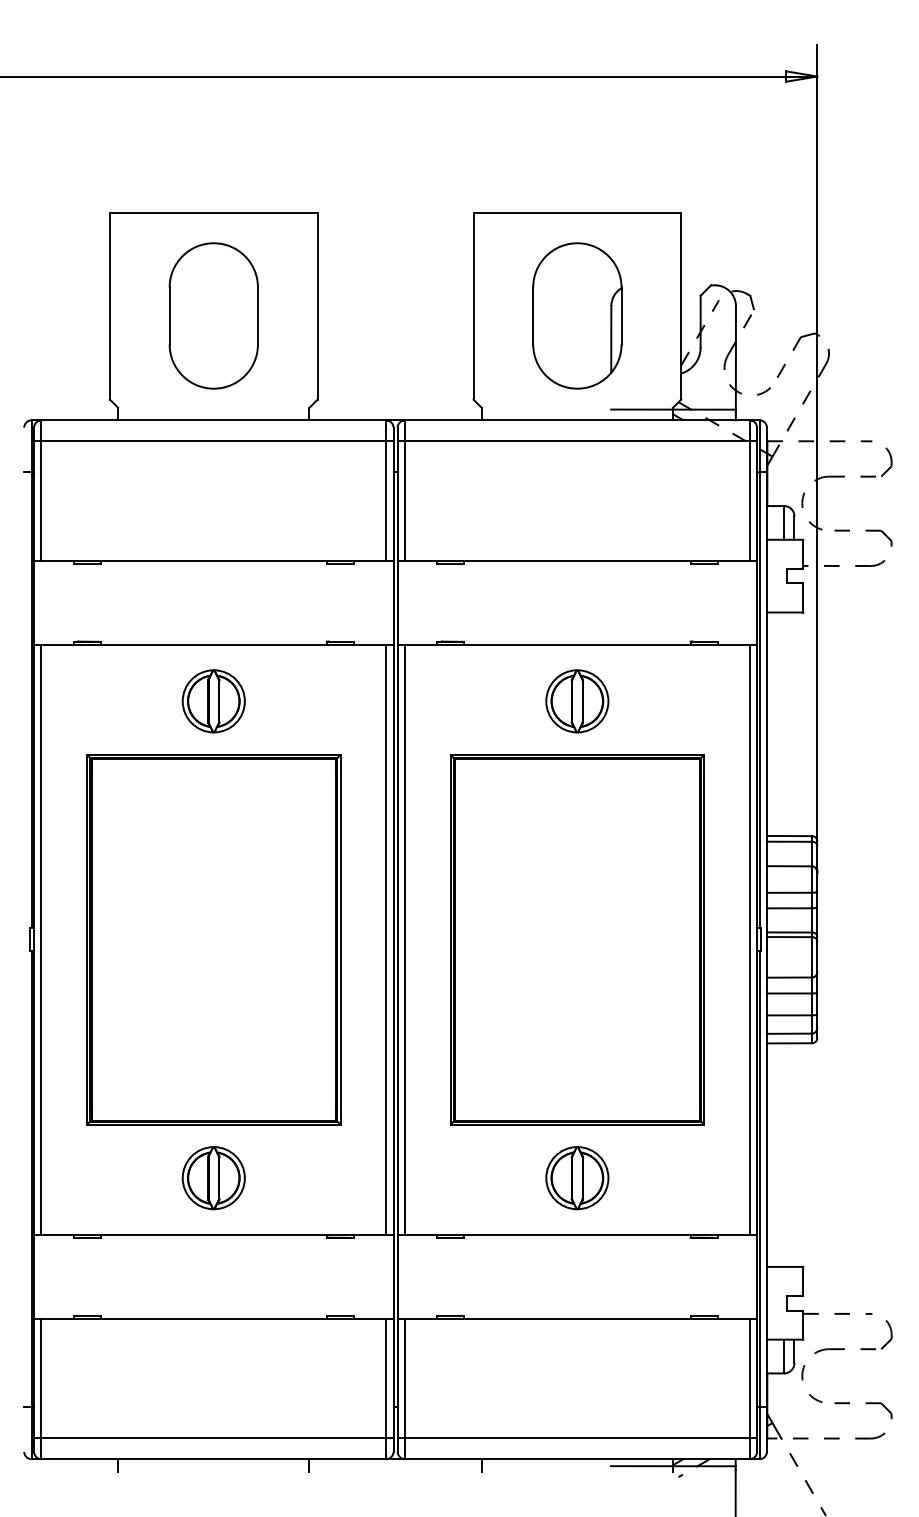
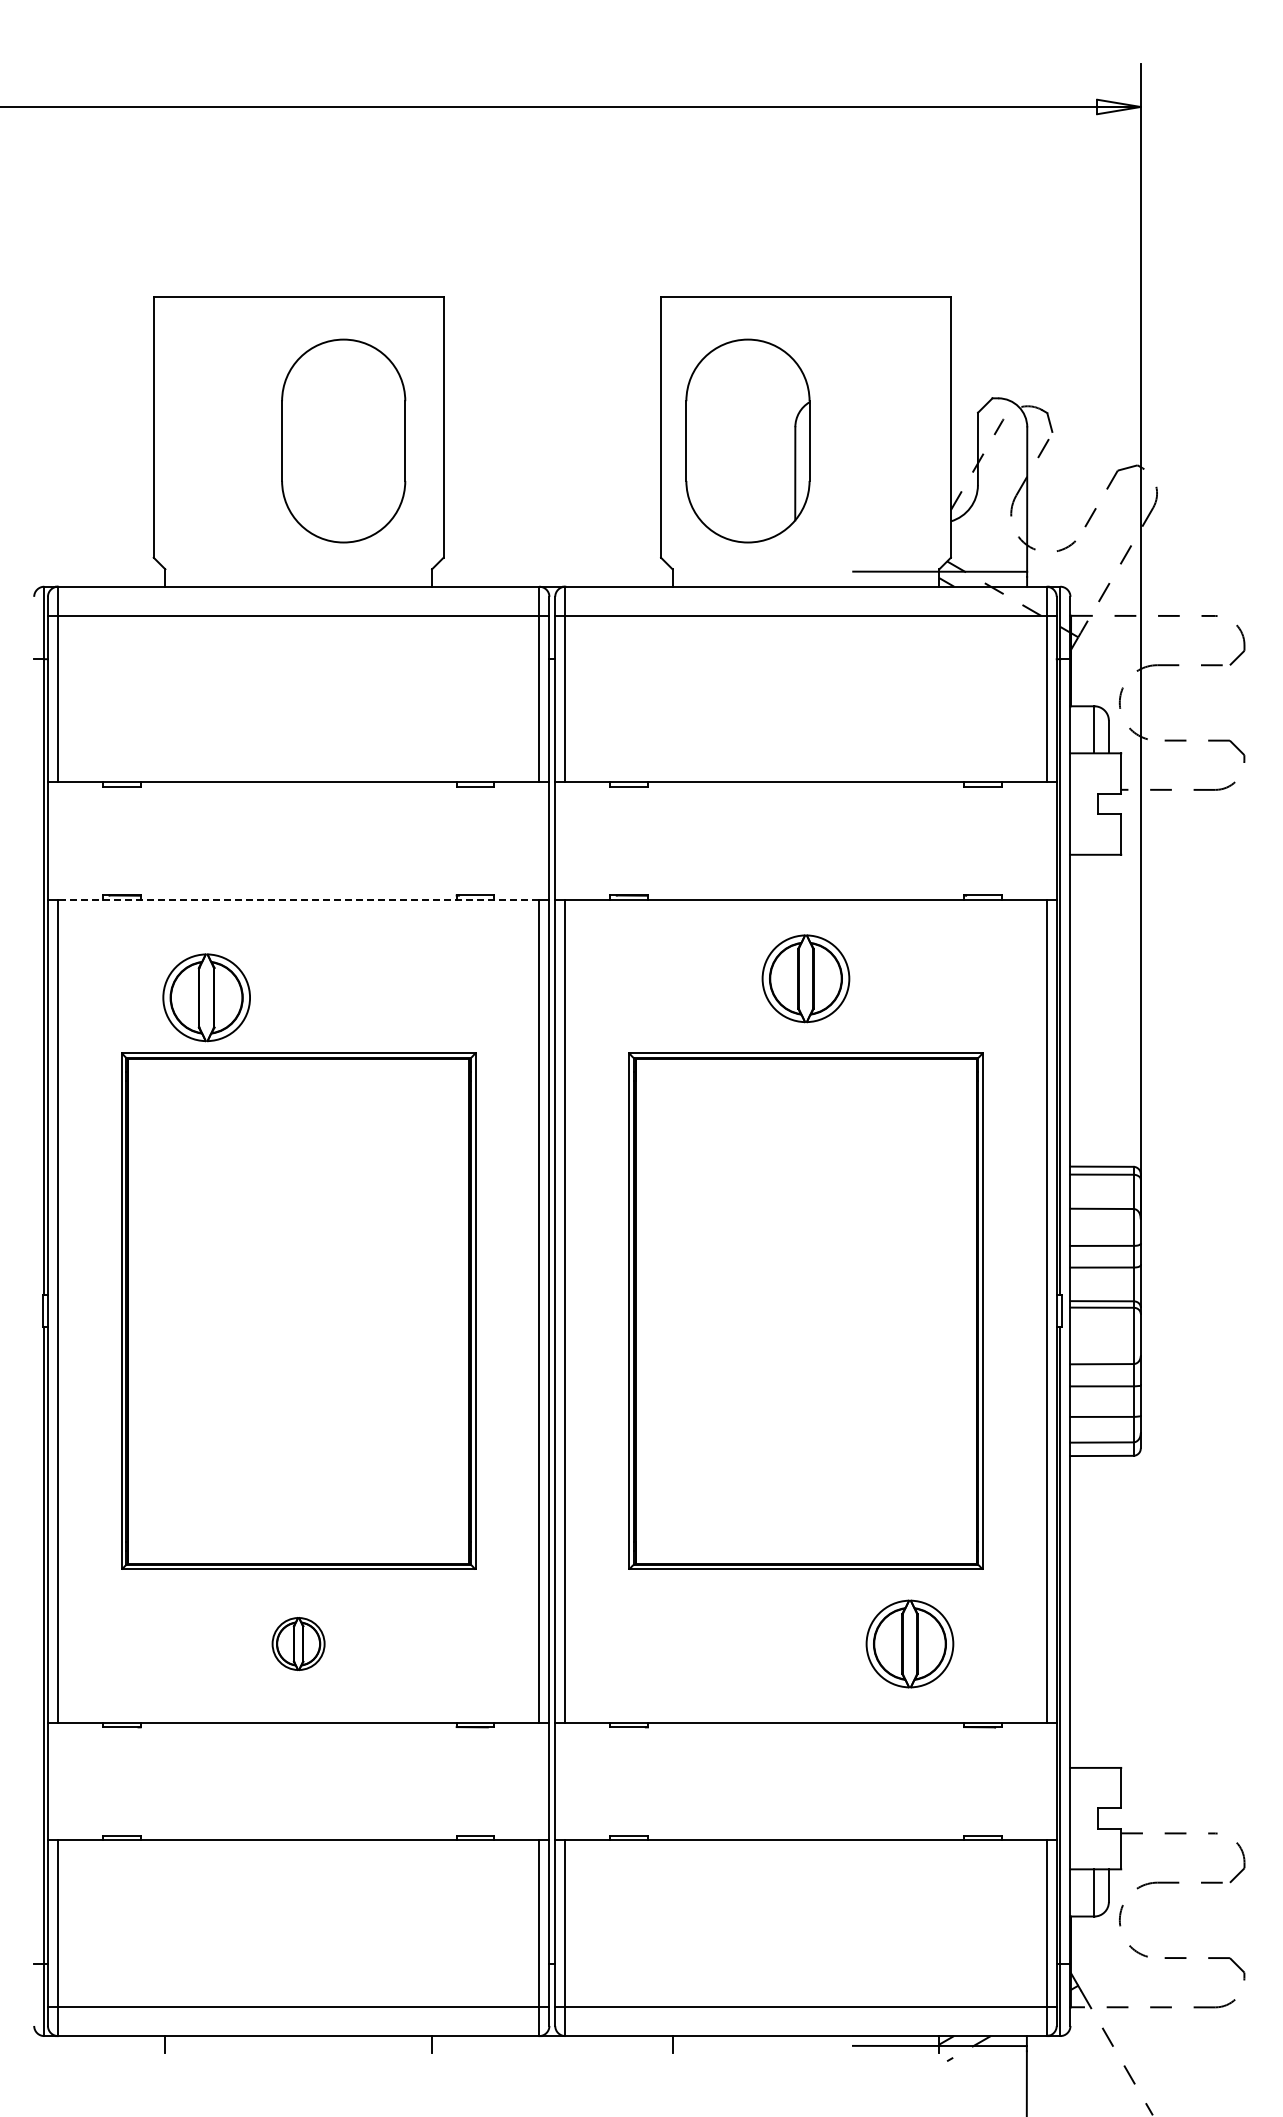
part: (213, 315) -> (343, 440), moved
part: (577, 315) -> (747, 440), moved
line: (213, 644) -> (298, 899), solid -> dashed
part: (213, 701) -> (206, 997), moved
part: (213, 1177) -> (298, 1643), size x0.6
part: (577, 1177) -> (909, 1643), moved

